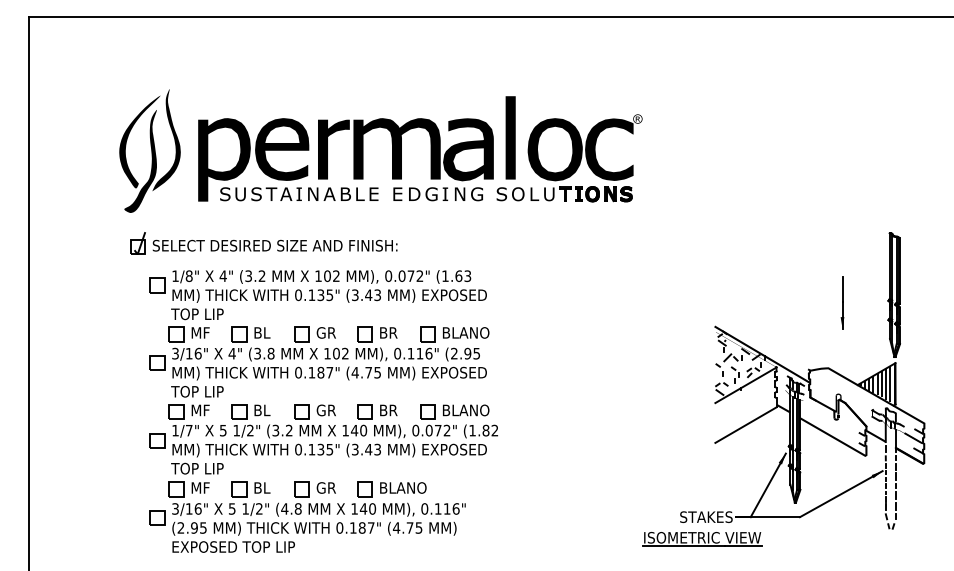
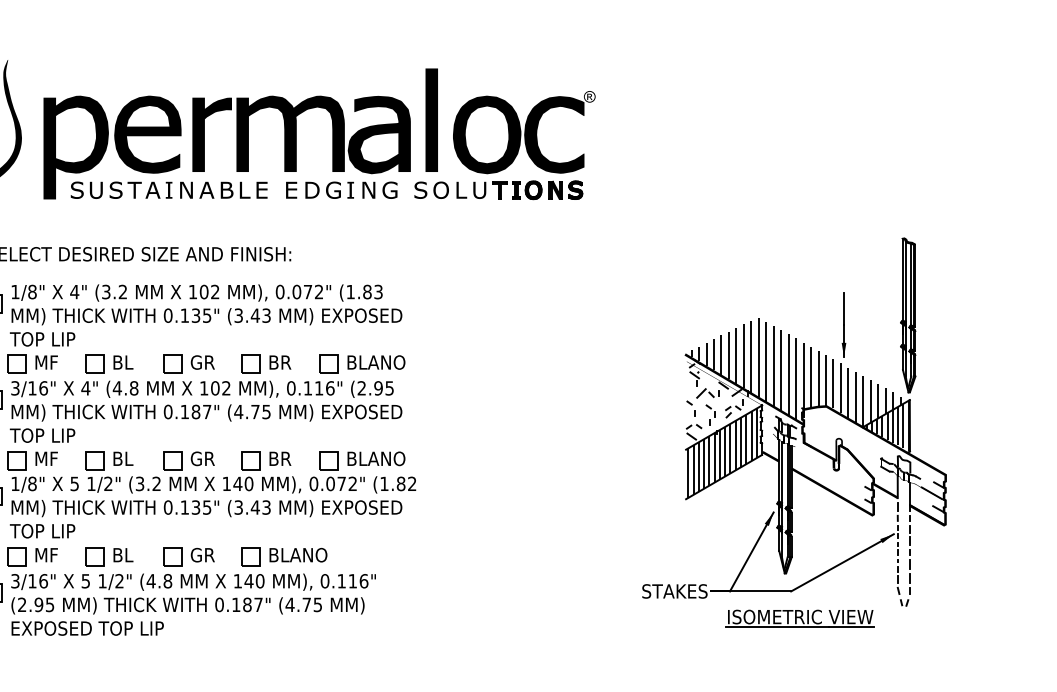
text: (458, 275) -> (366, 291), (1.63 -> (1.83
hatch: (806, 340) -> (799, 371), added
text: (257, 353) -> (117, 388), (3.8 -> (4.8
hatch: (744, 405) -> (722, 452), added
text: (188, 430) -> (31, 483), 1/7" -> 1/8"
part: (702, 539) -> (800, 619), moved

